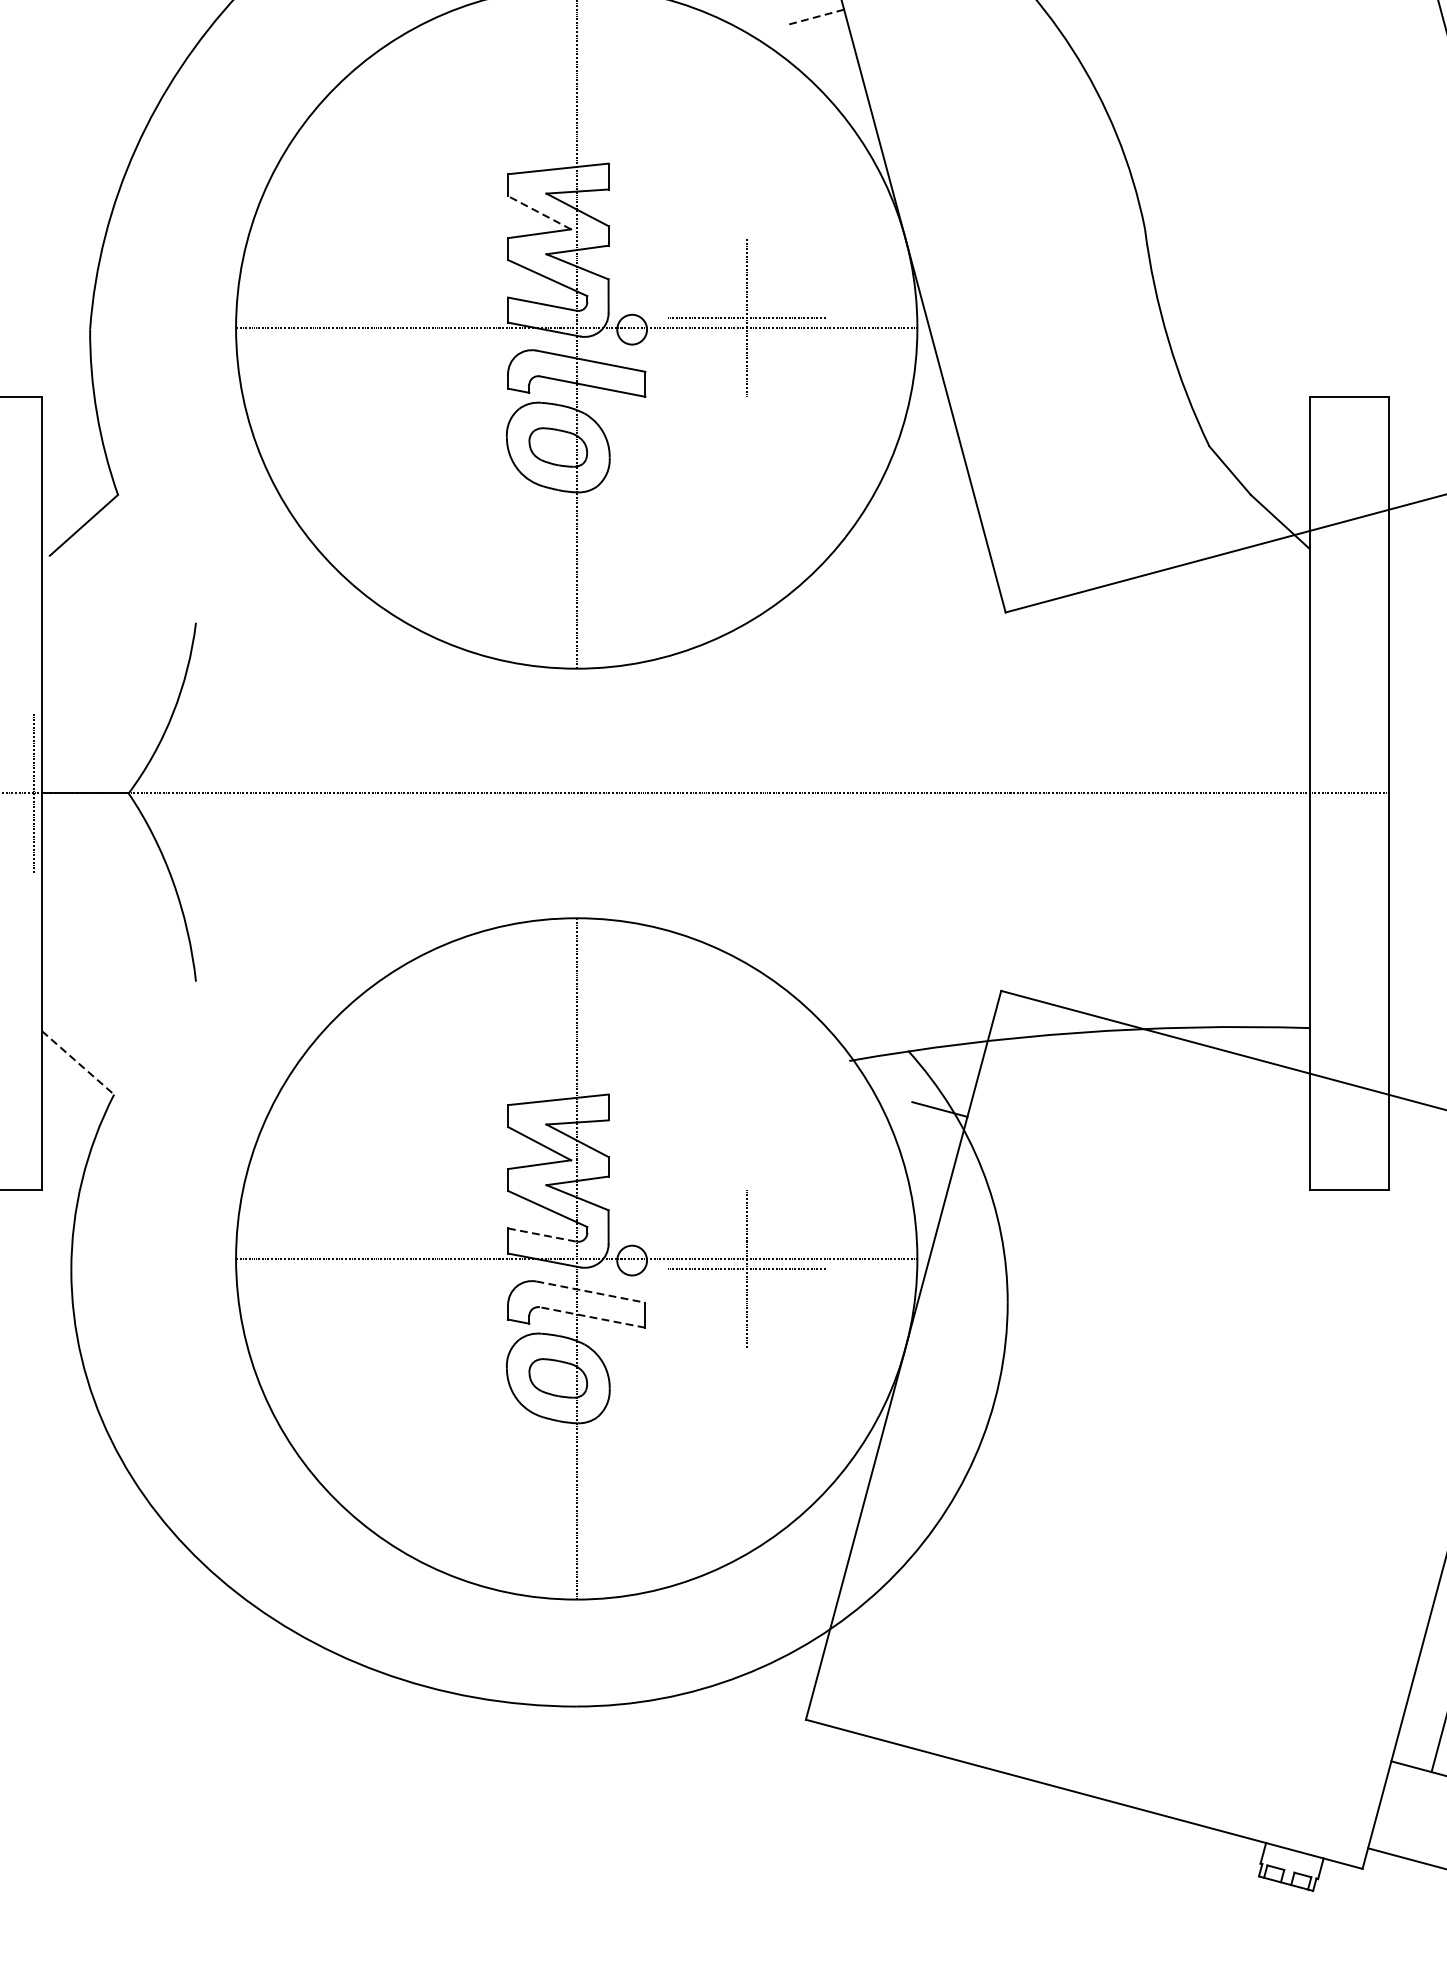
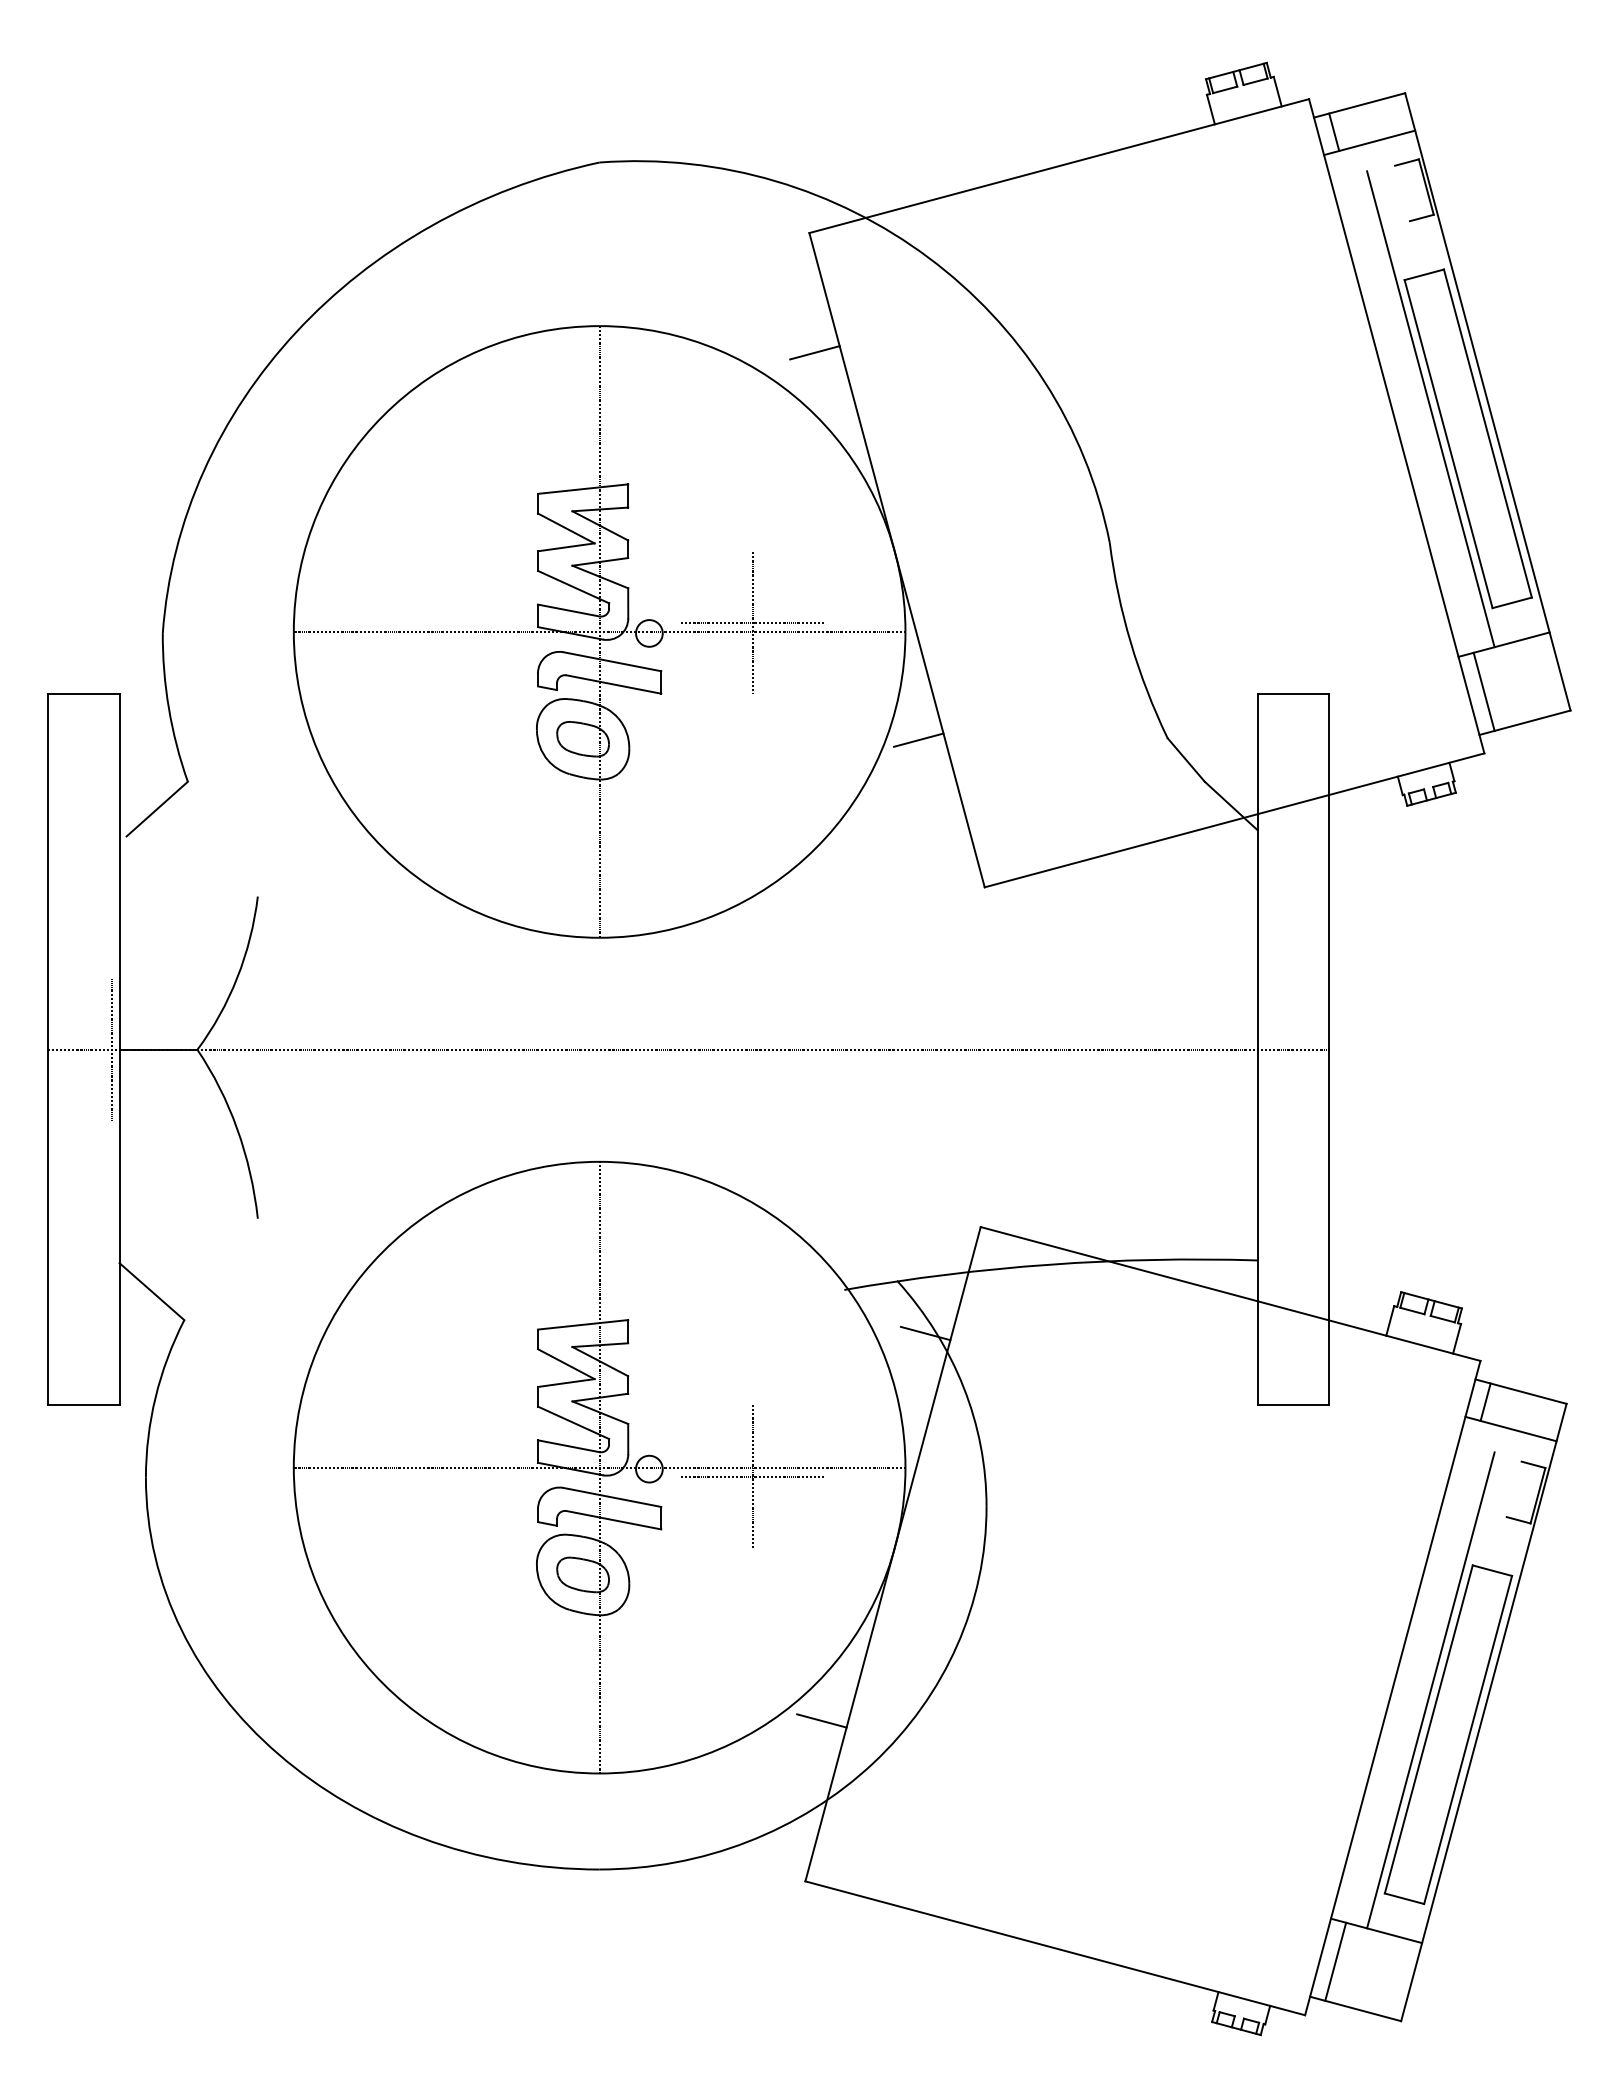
line: (816, 16) -> (814, 352), dashed -> solid
line: (538, 212) -> (565, 528), dashed -> solid
line: (931, 447) -> (918, 739), added
line: (78, 1062) -> (152, 1291), dashed -> solid
line: (543, 1235) -> (569, 1446), dashed -> solid
line: (591, 1292) -> (612, 1497), dashed -> solid
line: (592, 1317) -> (613, 1520), dashed -> solid
line: (823, 1540) -> (821, 1720), added
line: (1396, 1809) -> (1335, 1961), added

